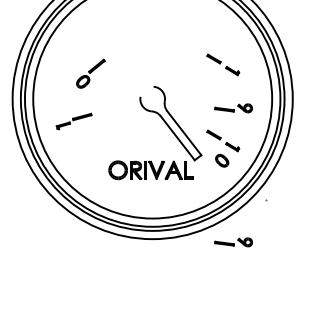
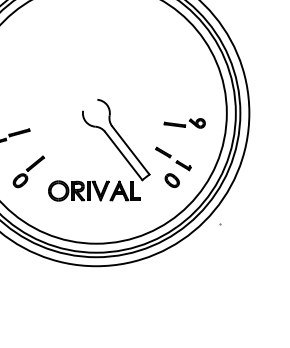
part: (223, 64) -> (173, 75), removed
part: (90, 73) -> (28, 171), moved
part: (233, 242) -> (184, 269), removed

